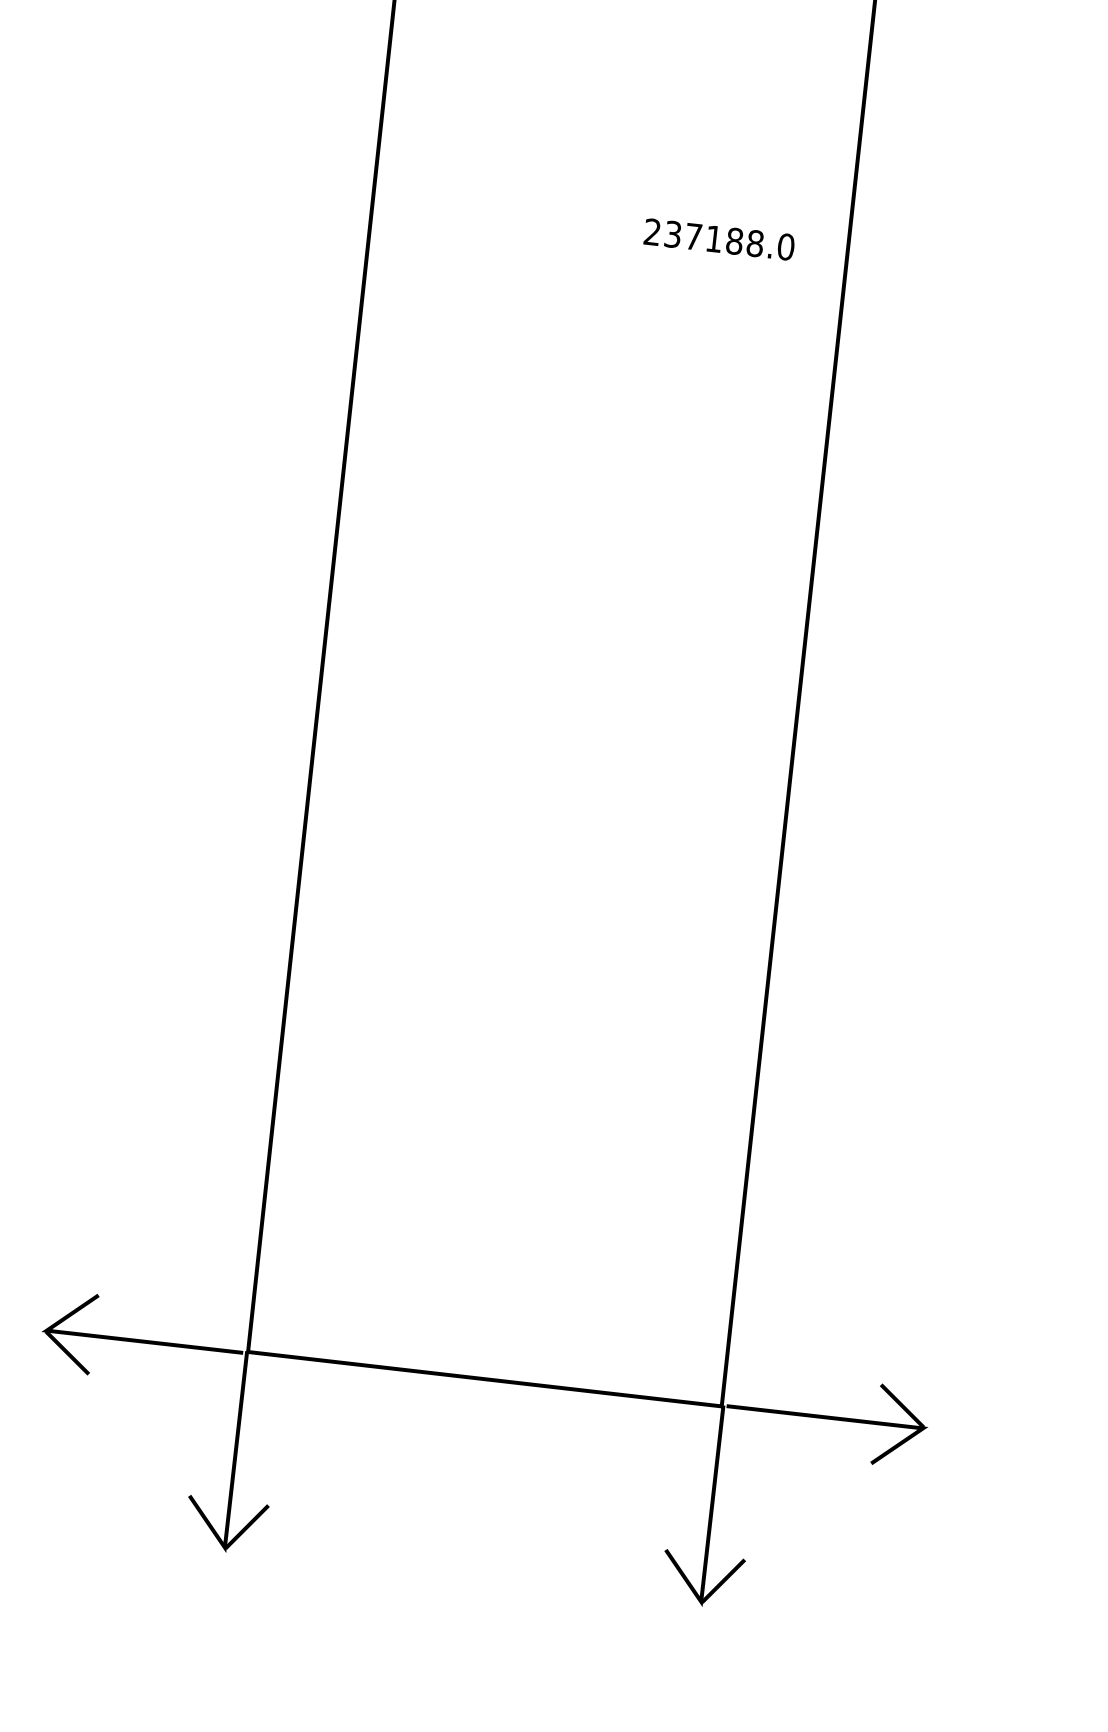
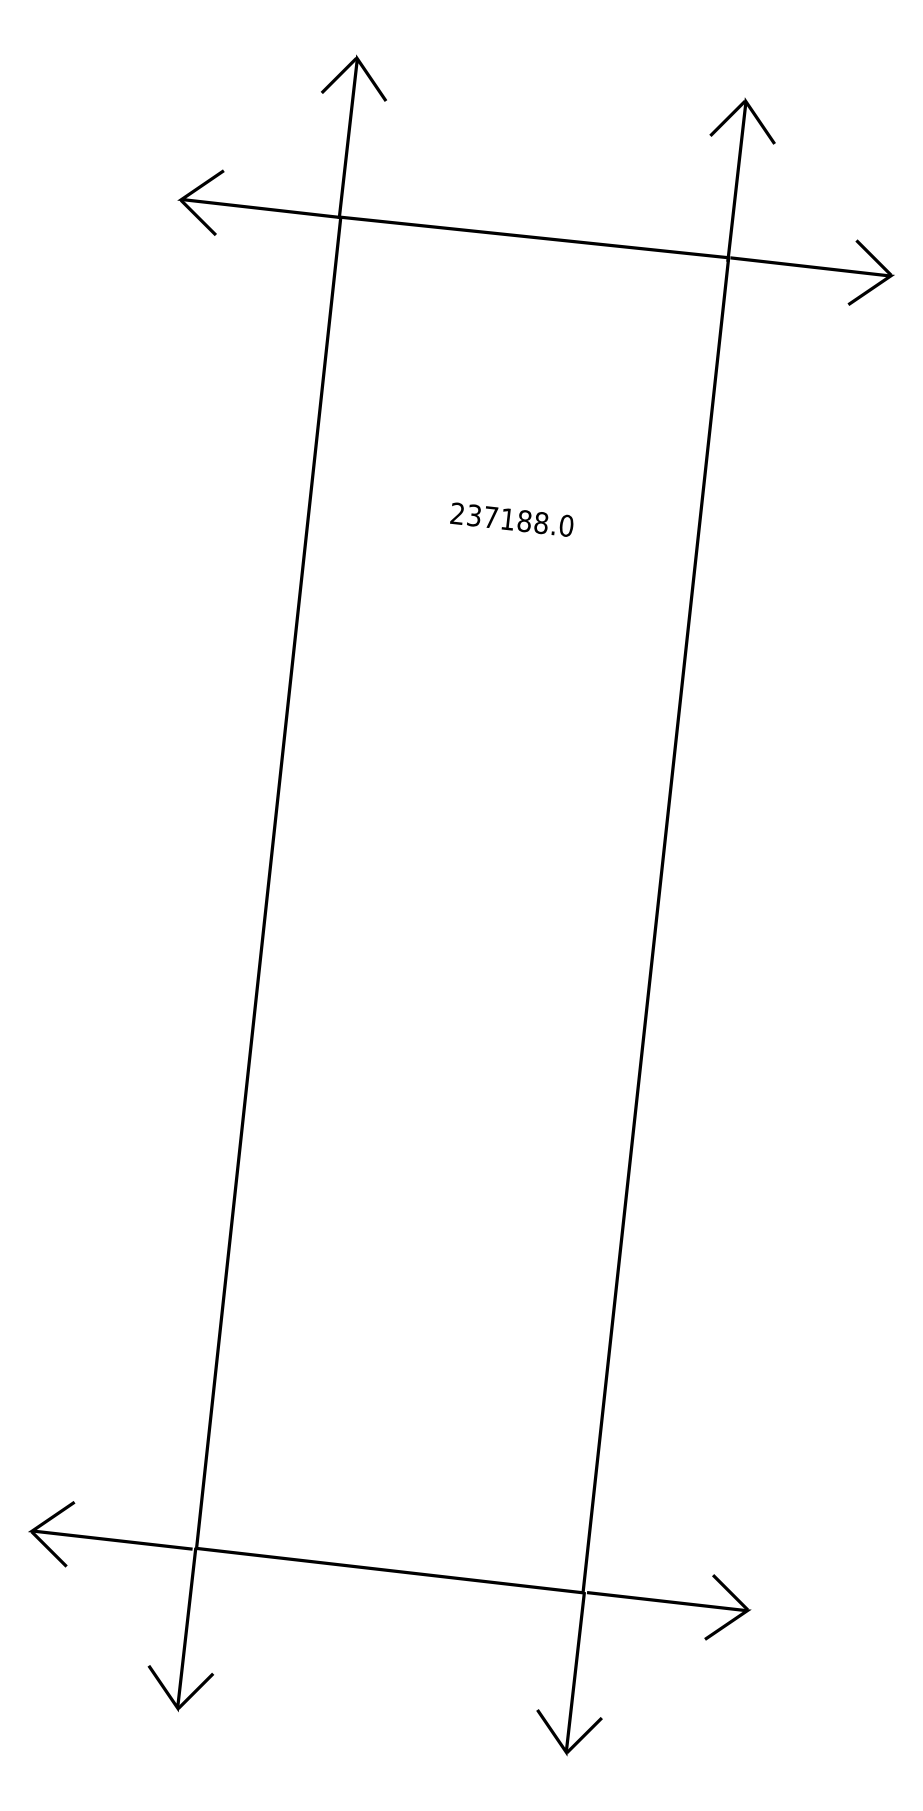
text: (718, 239) -> (511, 519), moved

